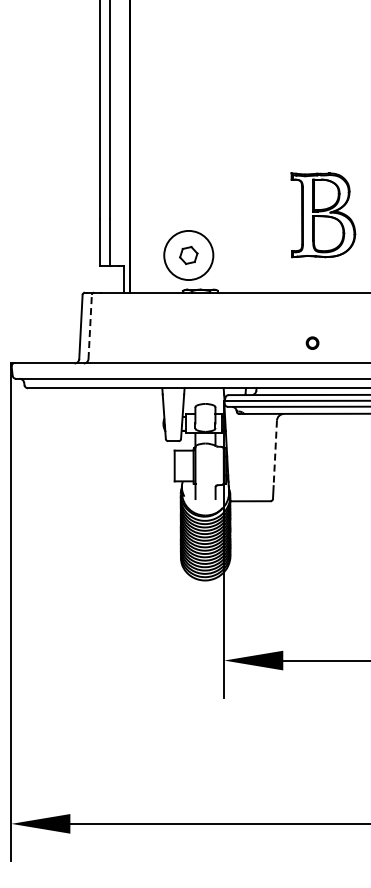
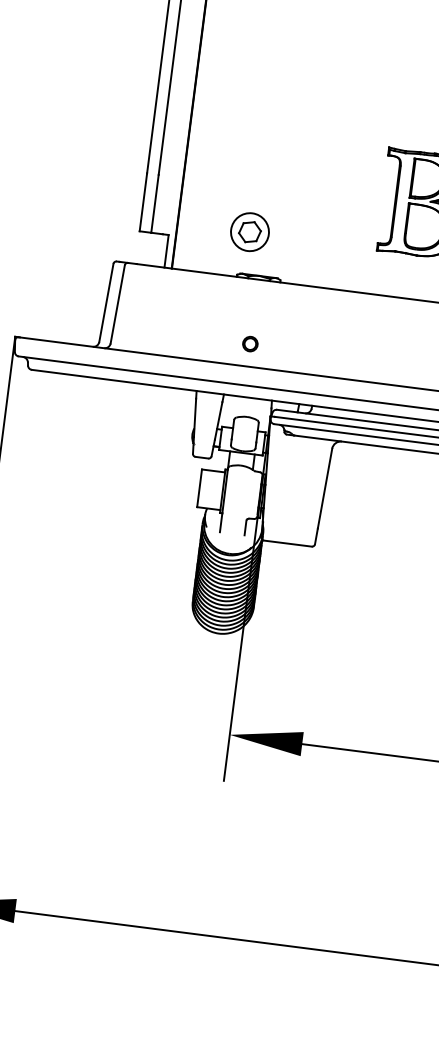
circle: (188, 255) -> (249, 232), size x0.62
line: (90, 326) -> (118, 303), dashed -> solid
part: (312, 342) -> (250, 343), moved
line: (275, 453) -> (325, 488), dashed -> solid

